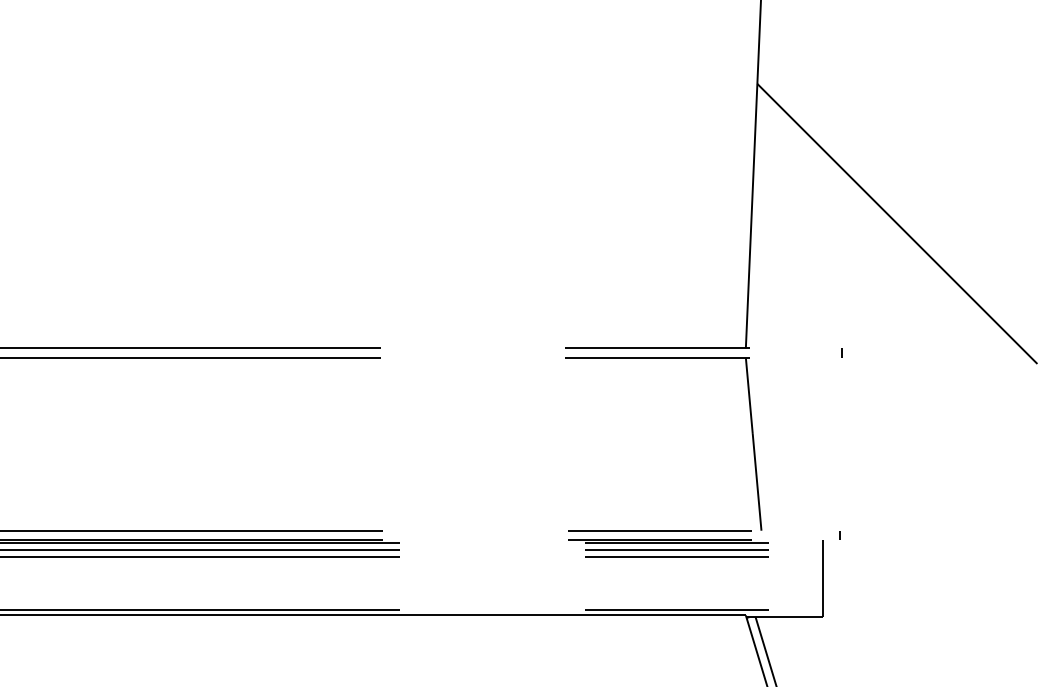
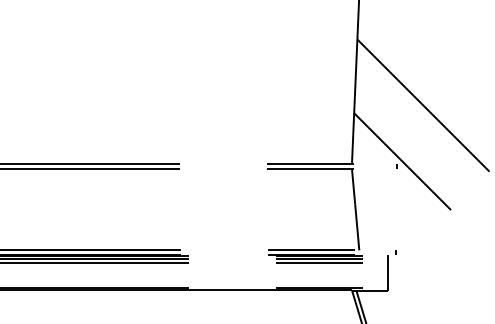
line: (852, 342) -> (402, 161), added

